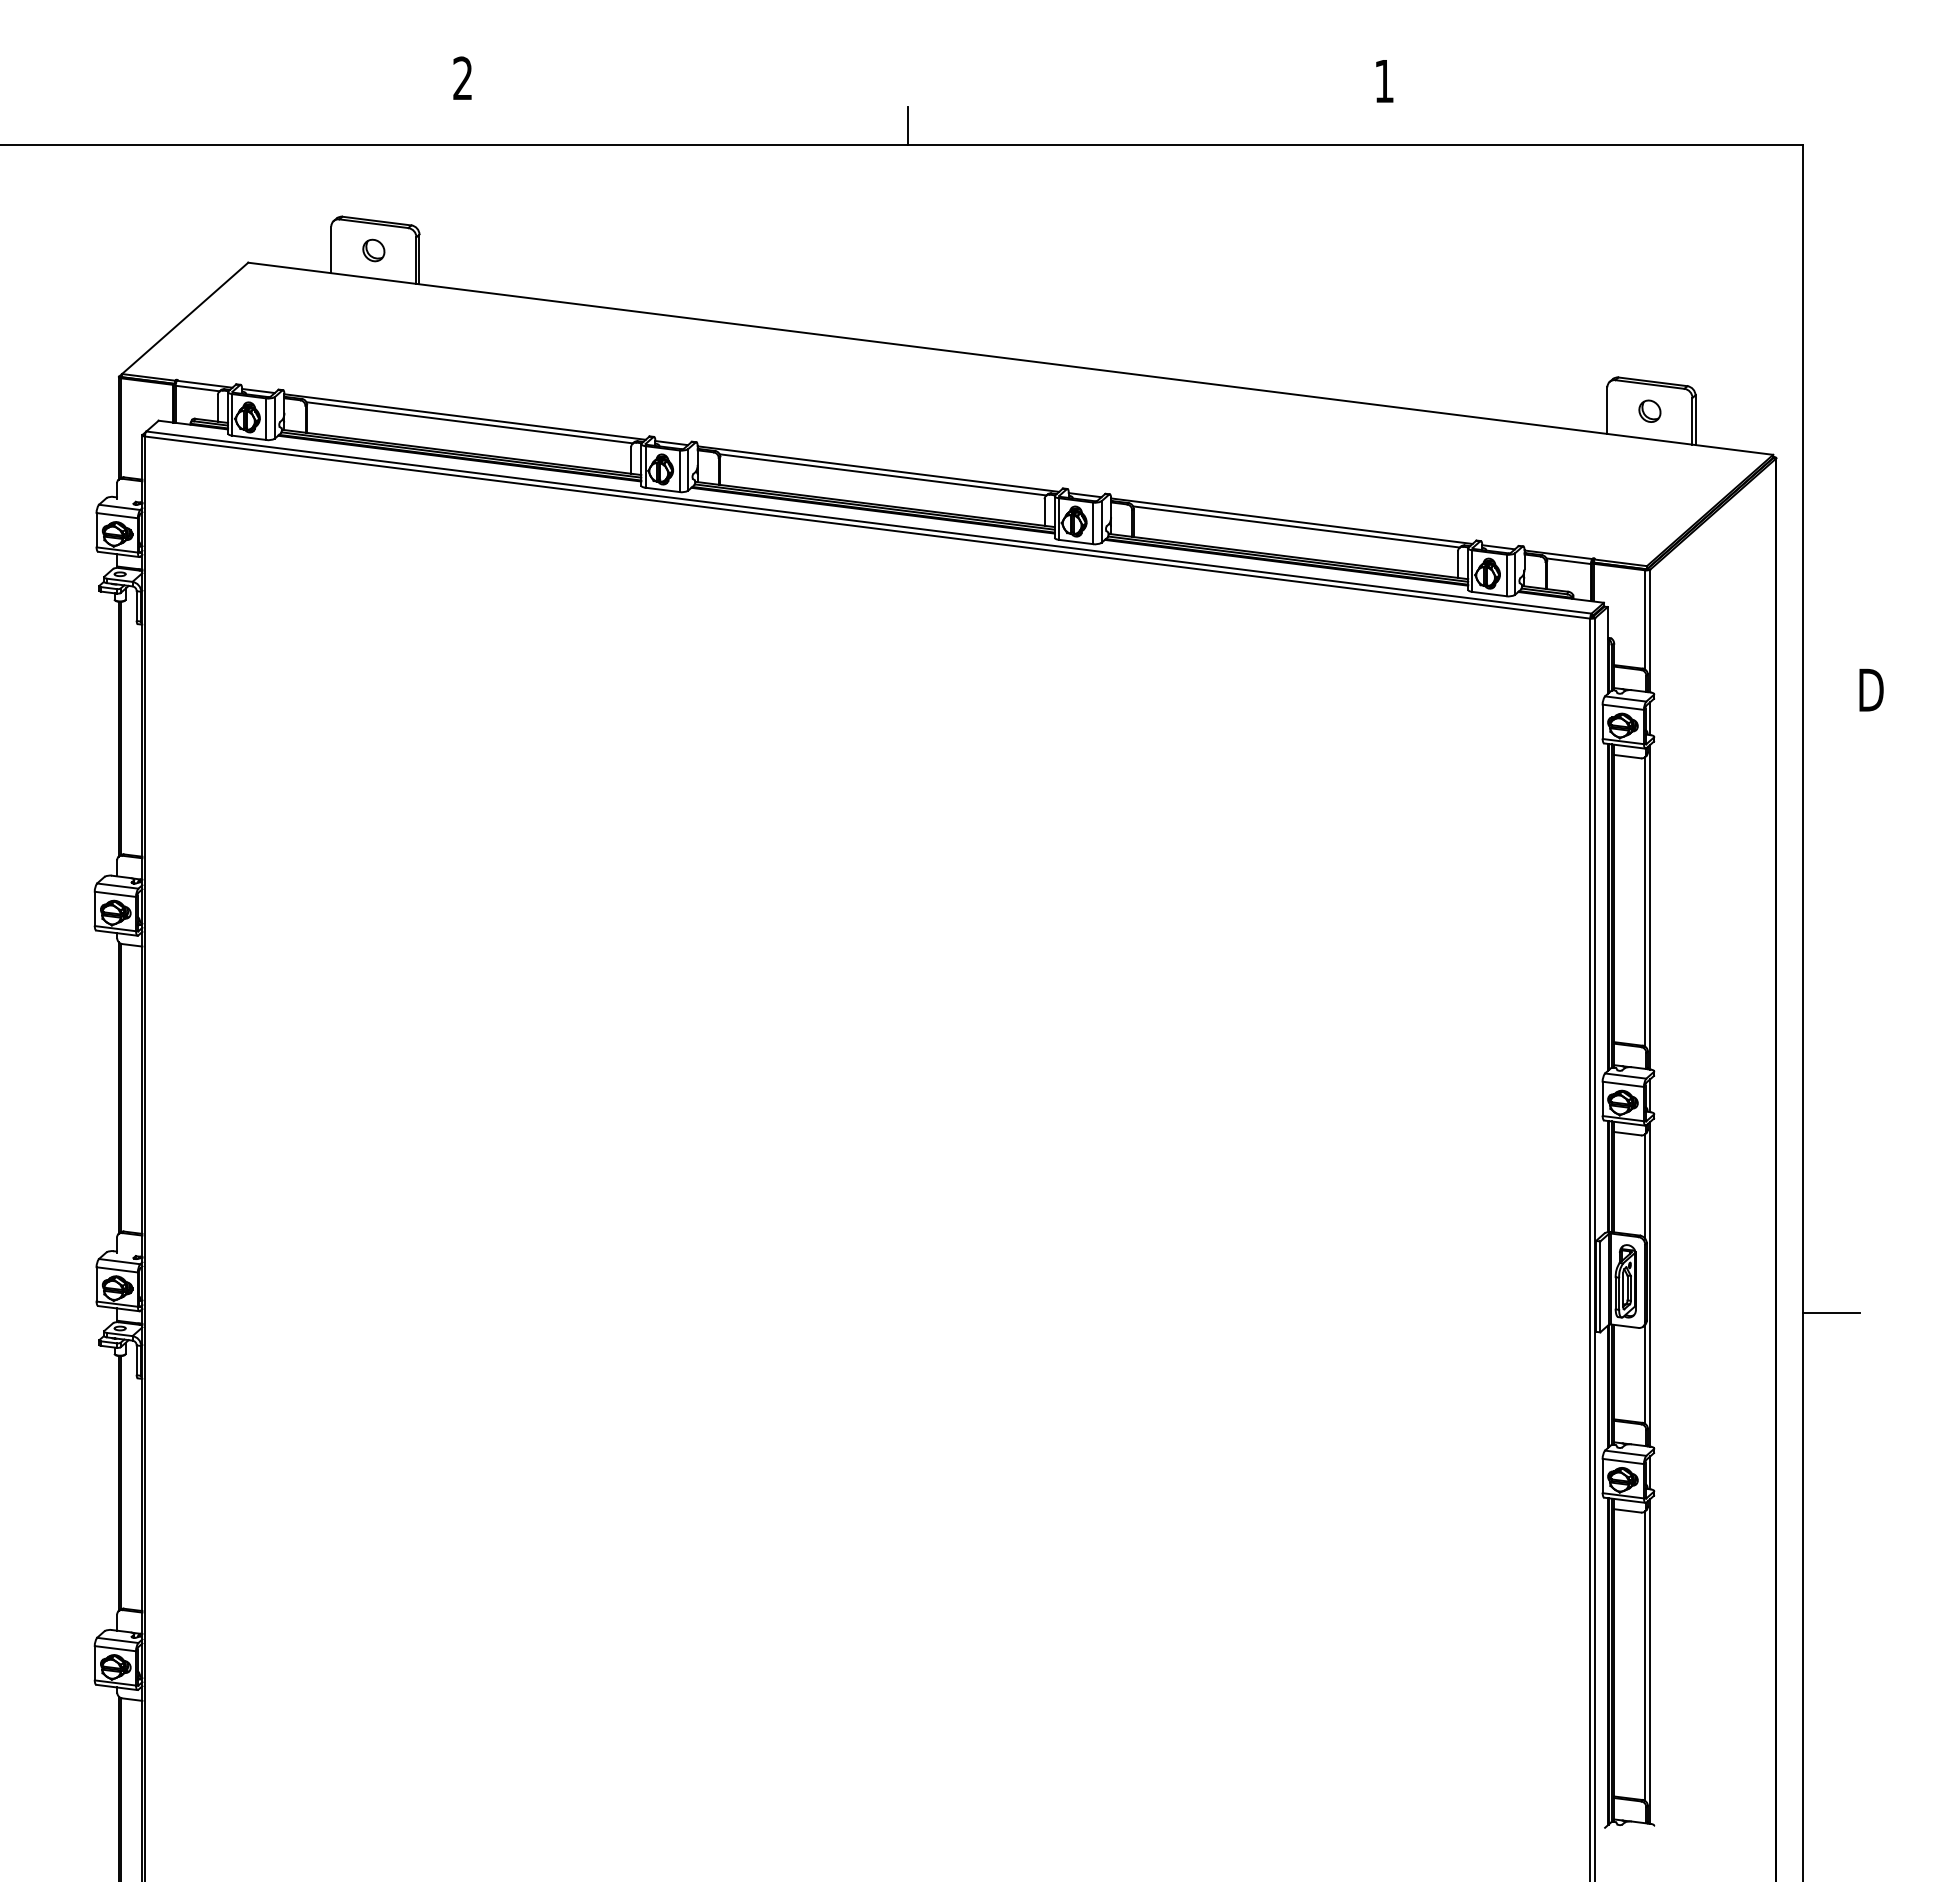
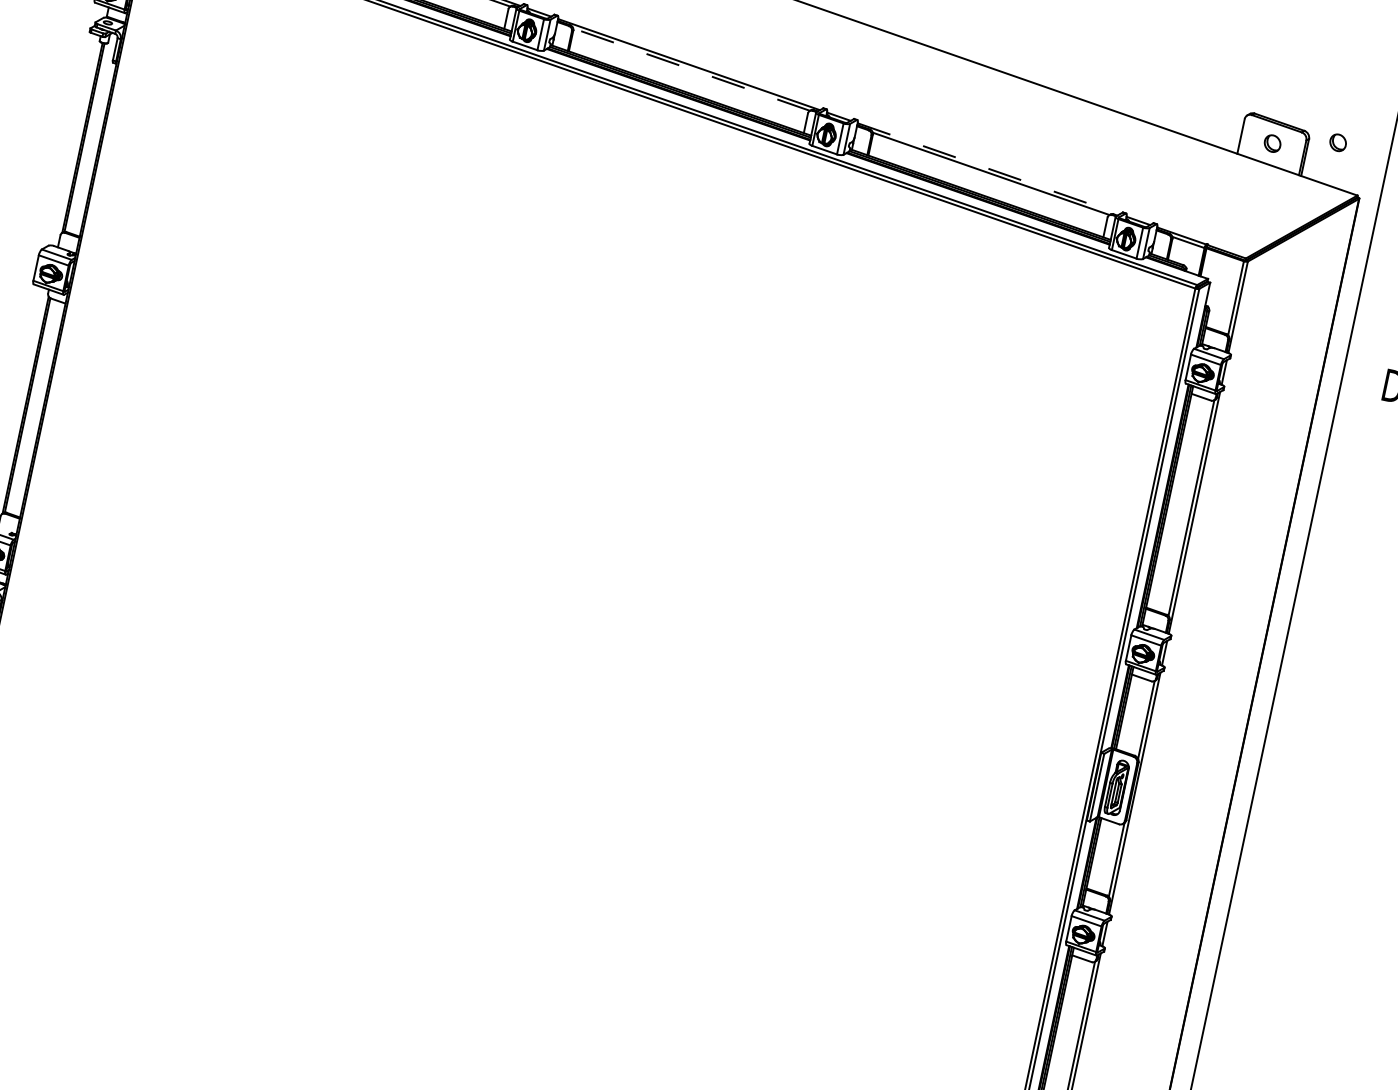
part: (1733, 391) -> (1337, 142), added
line: (883, 474) -> (692, 69), solid -> dashed
line: (1292, 521) -> (989, 169), solid -> dashed
line: (1831, 1312) -> (1265, 843), removed

